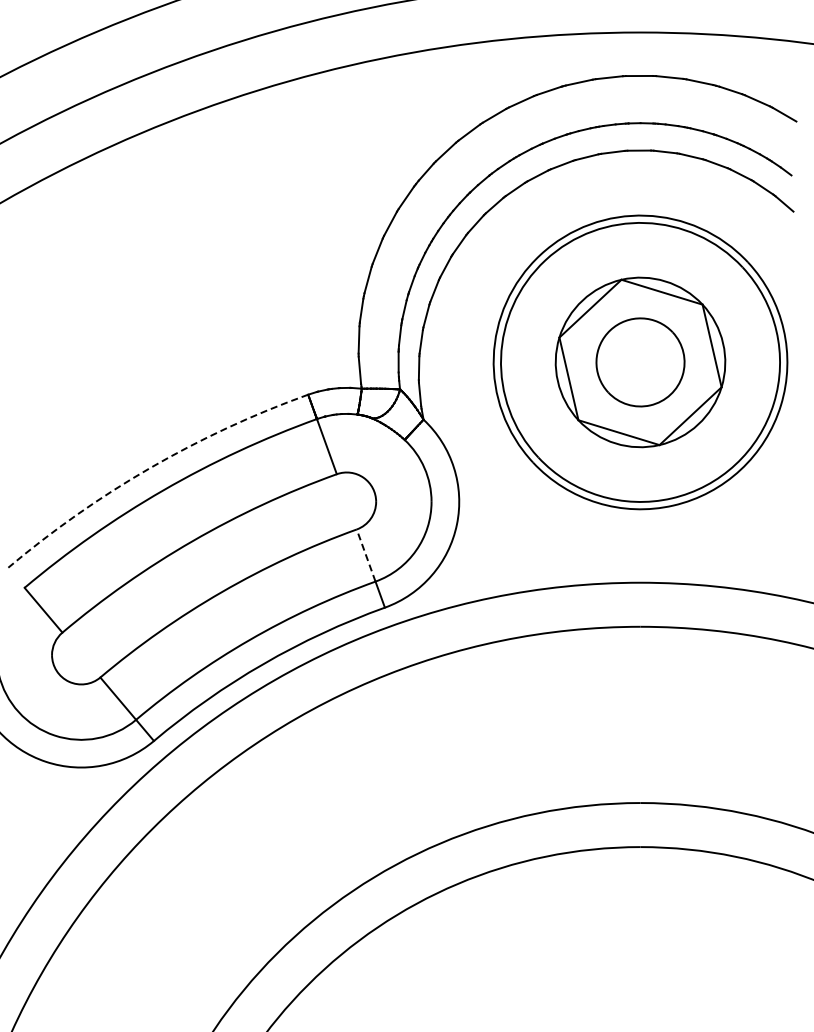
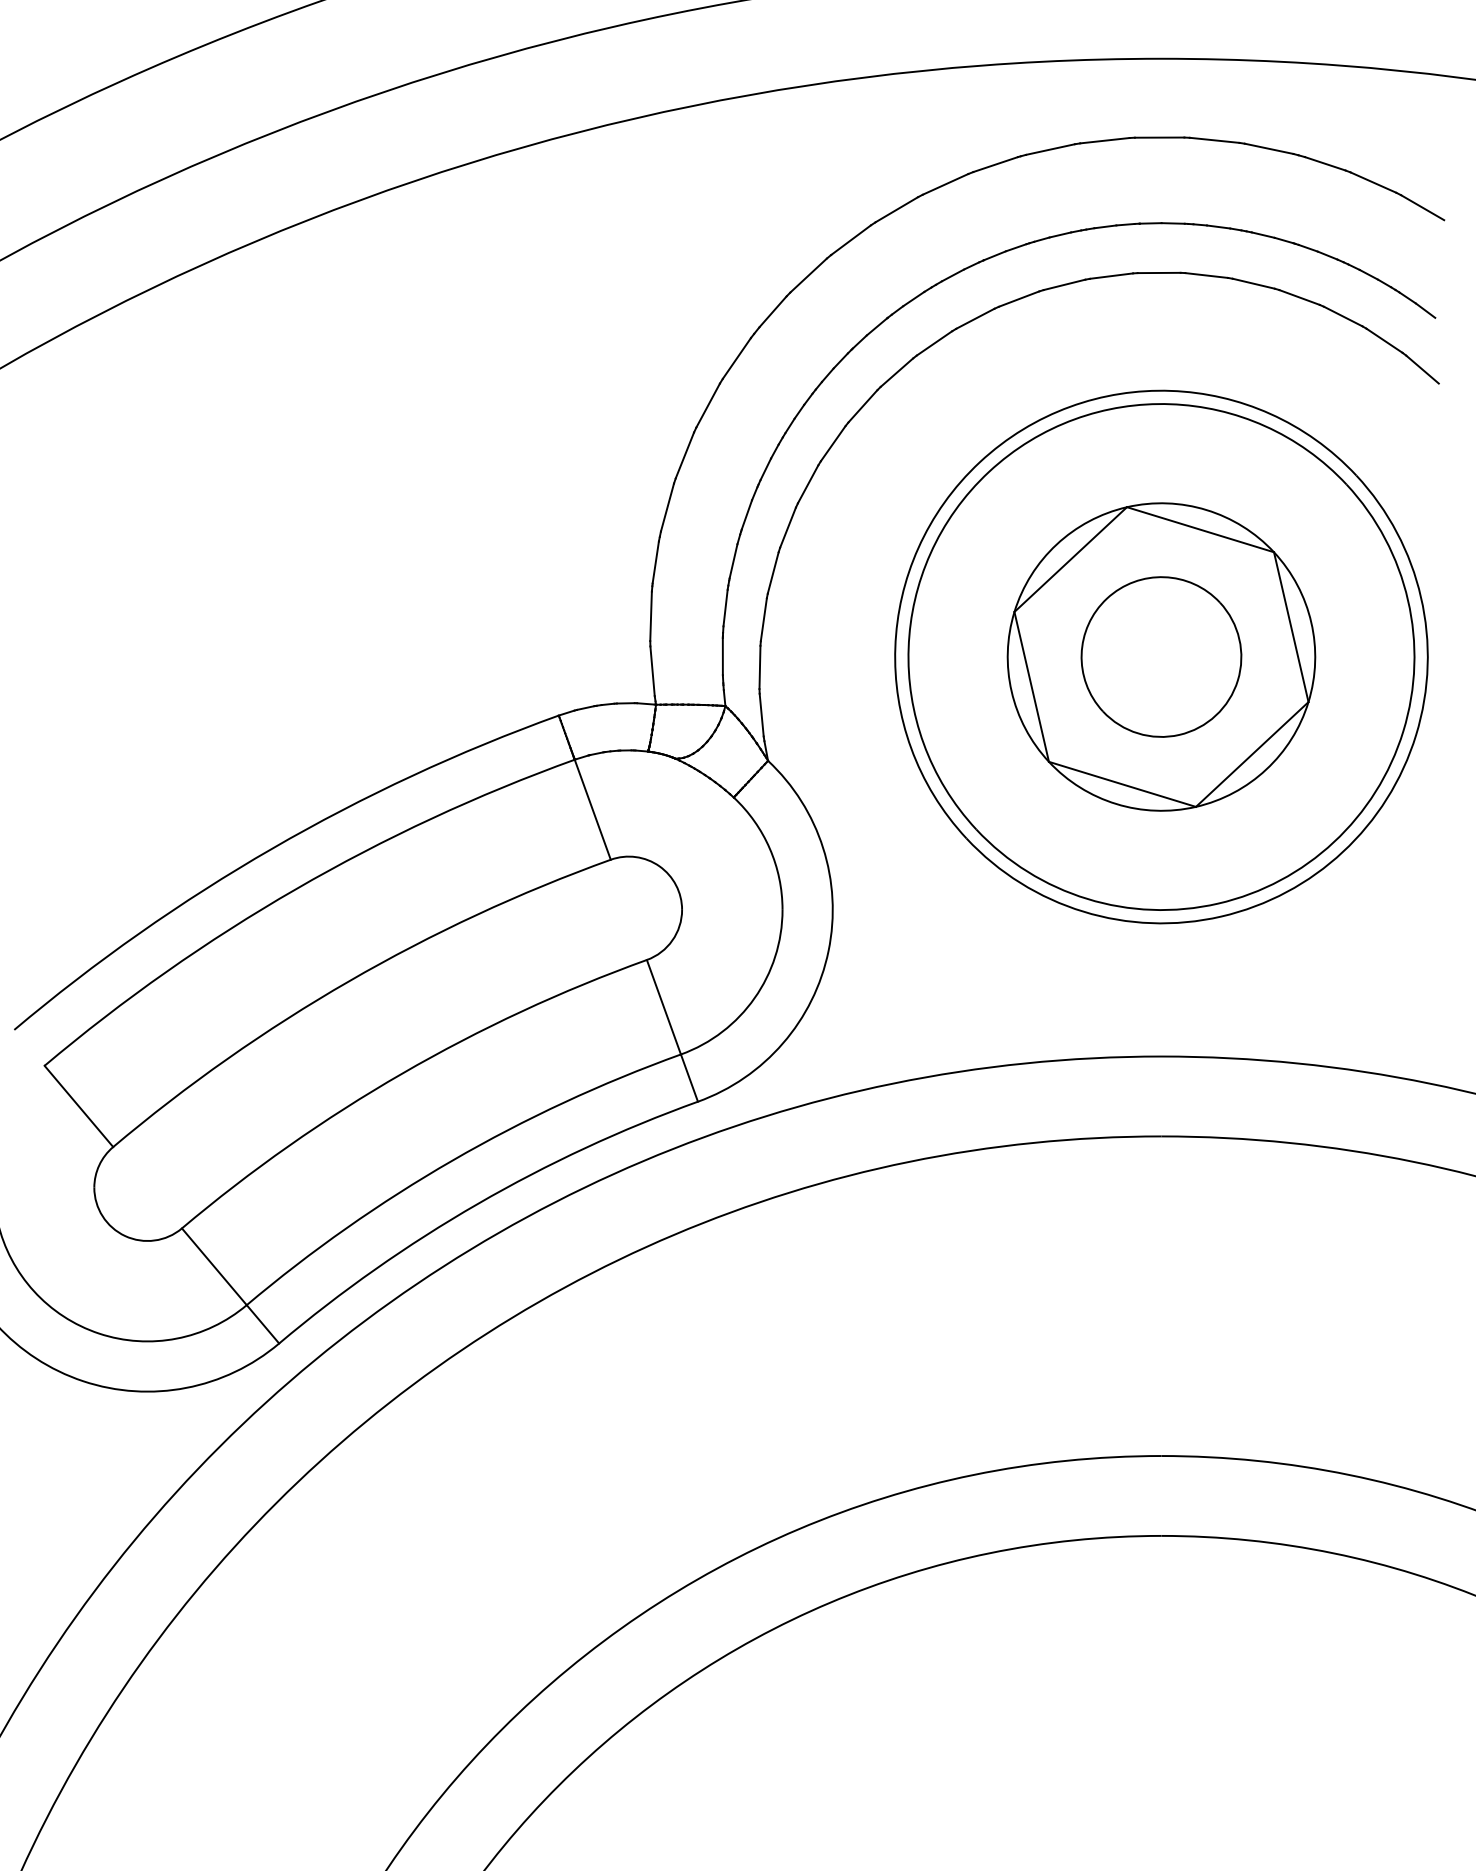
arc: (150, 468) -> (272, 849), dashed -> solid
line: (366, 555) -> (664, 1007), dashed -> solid

